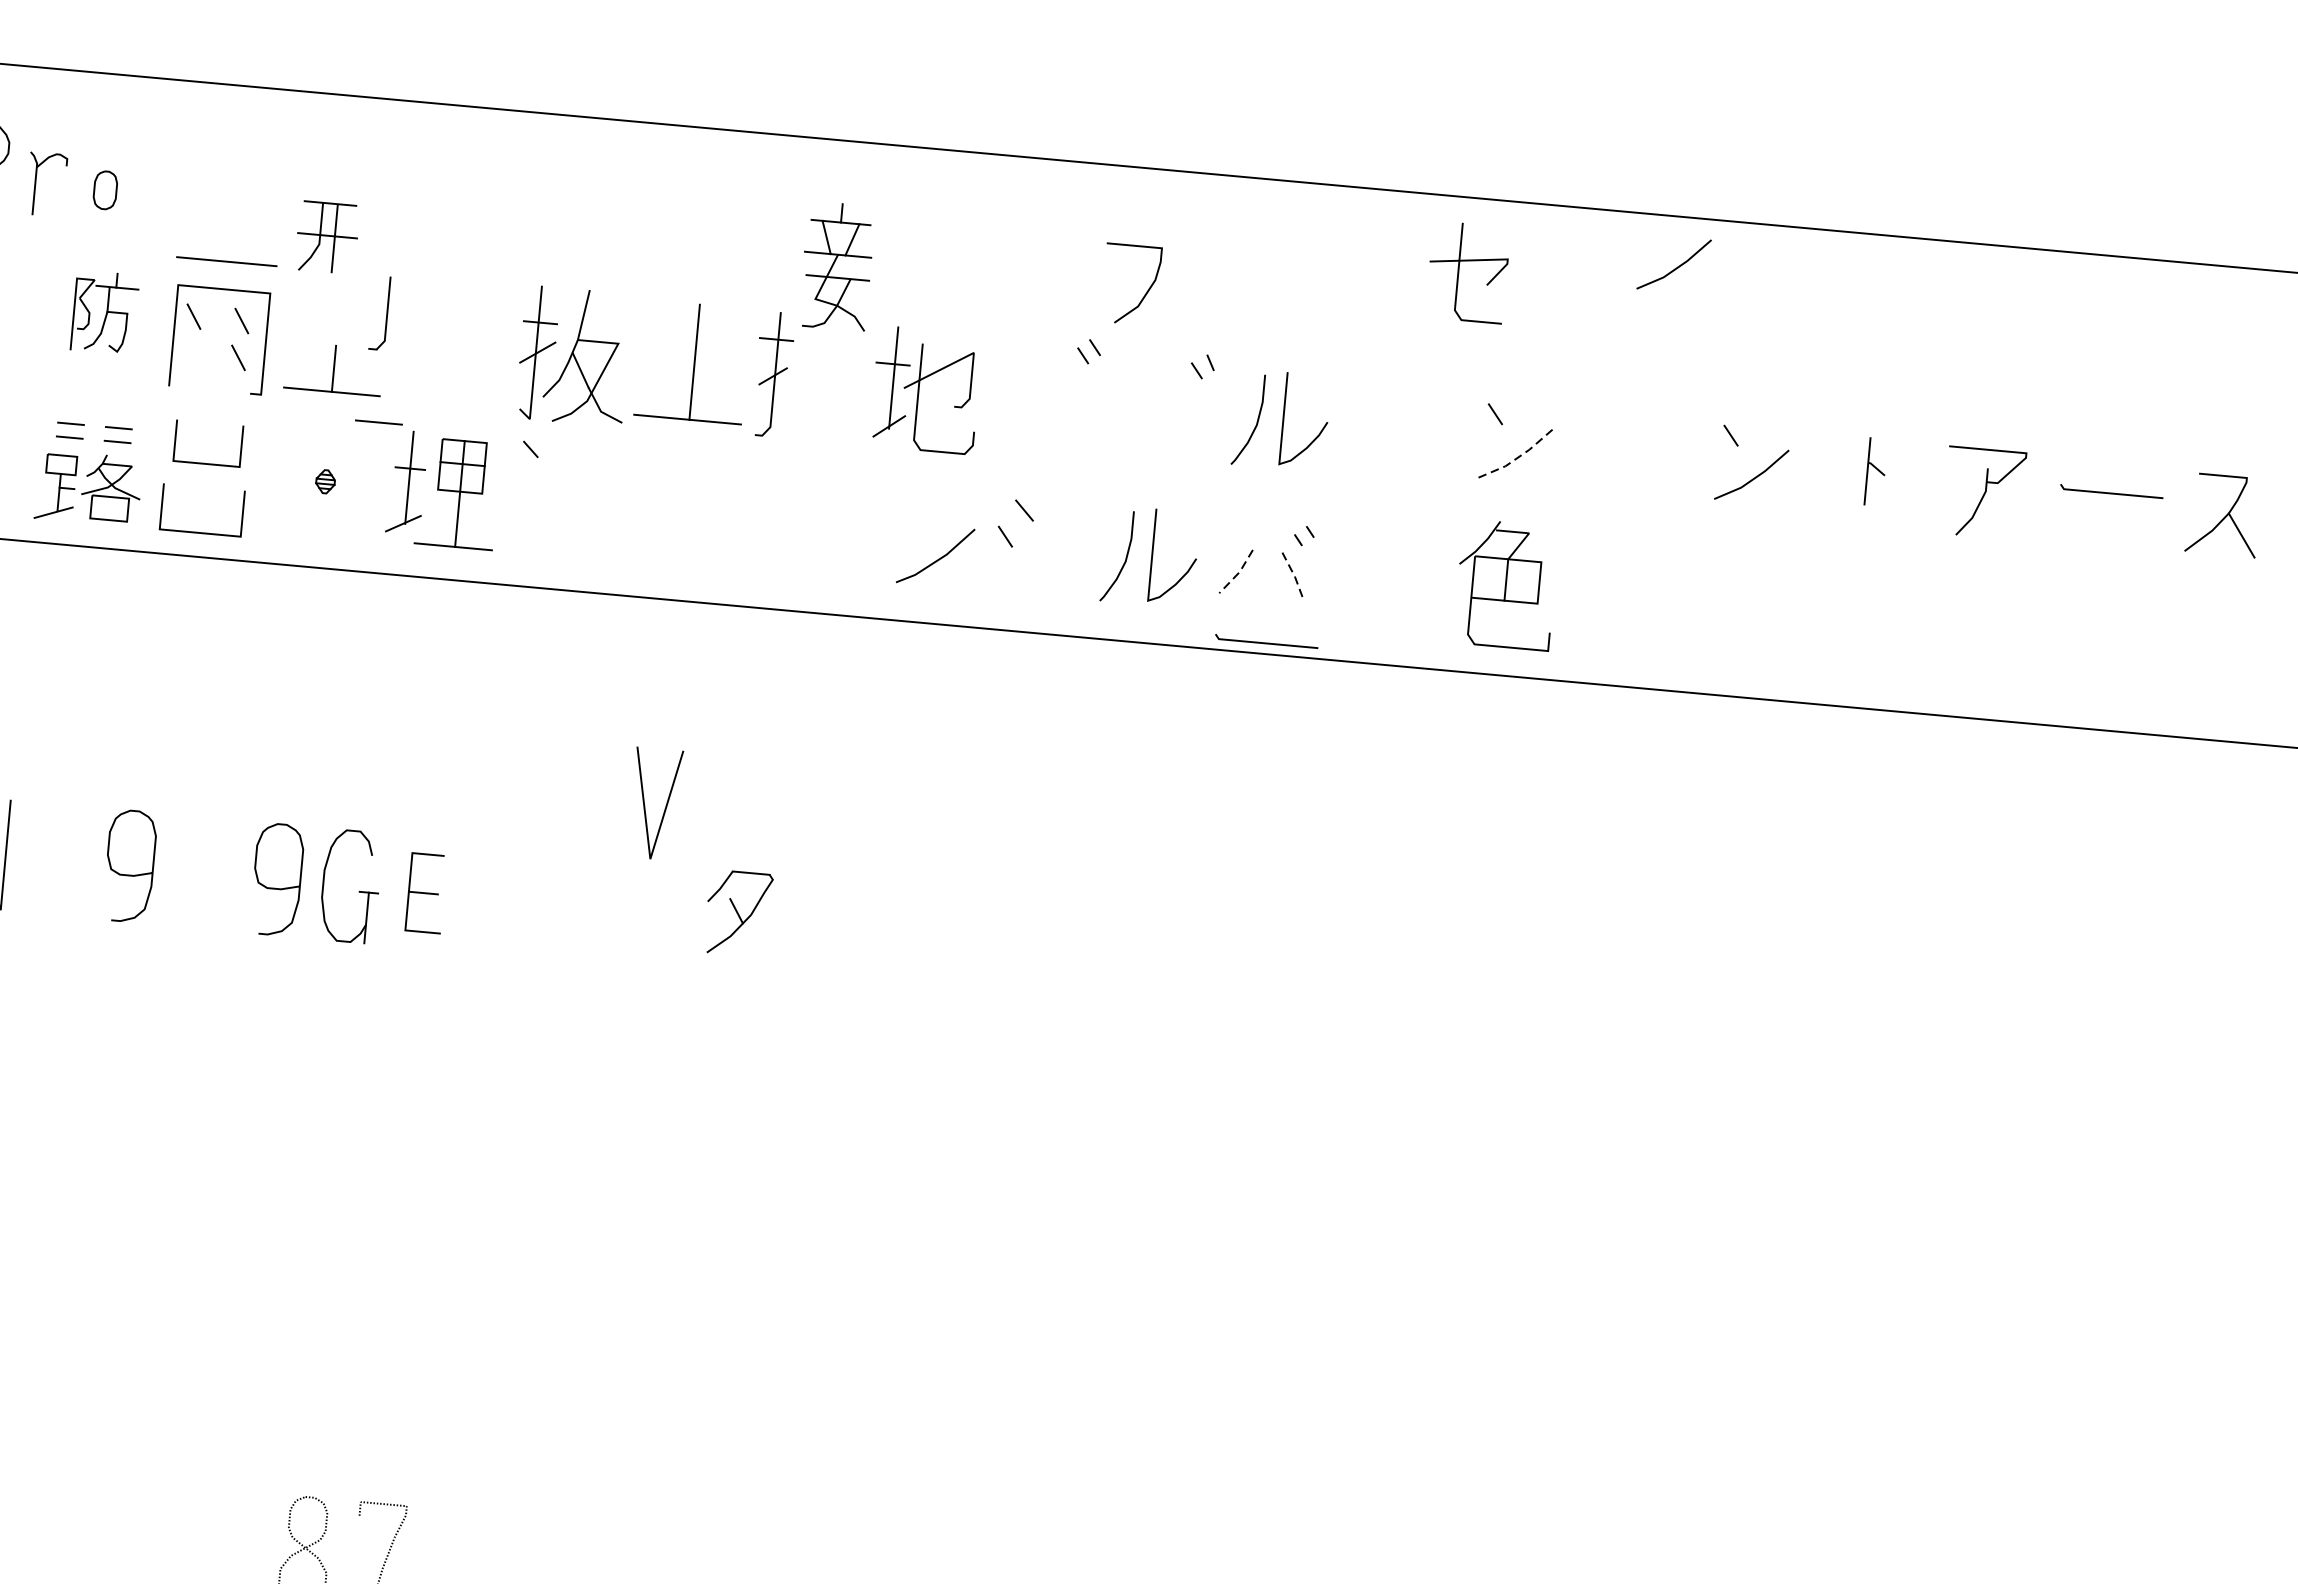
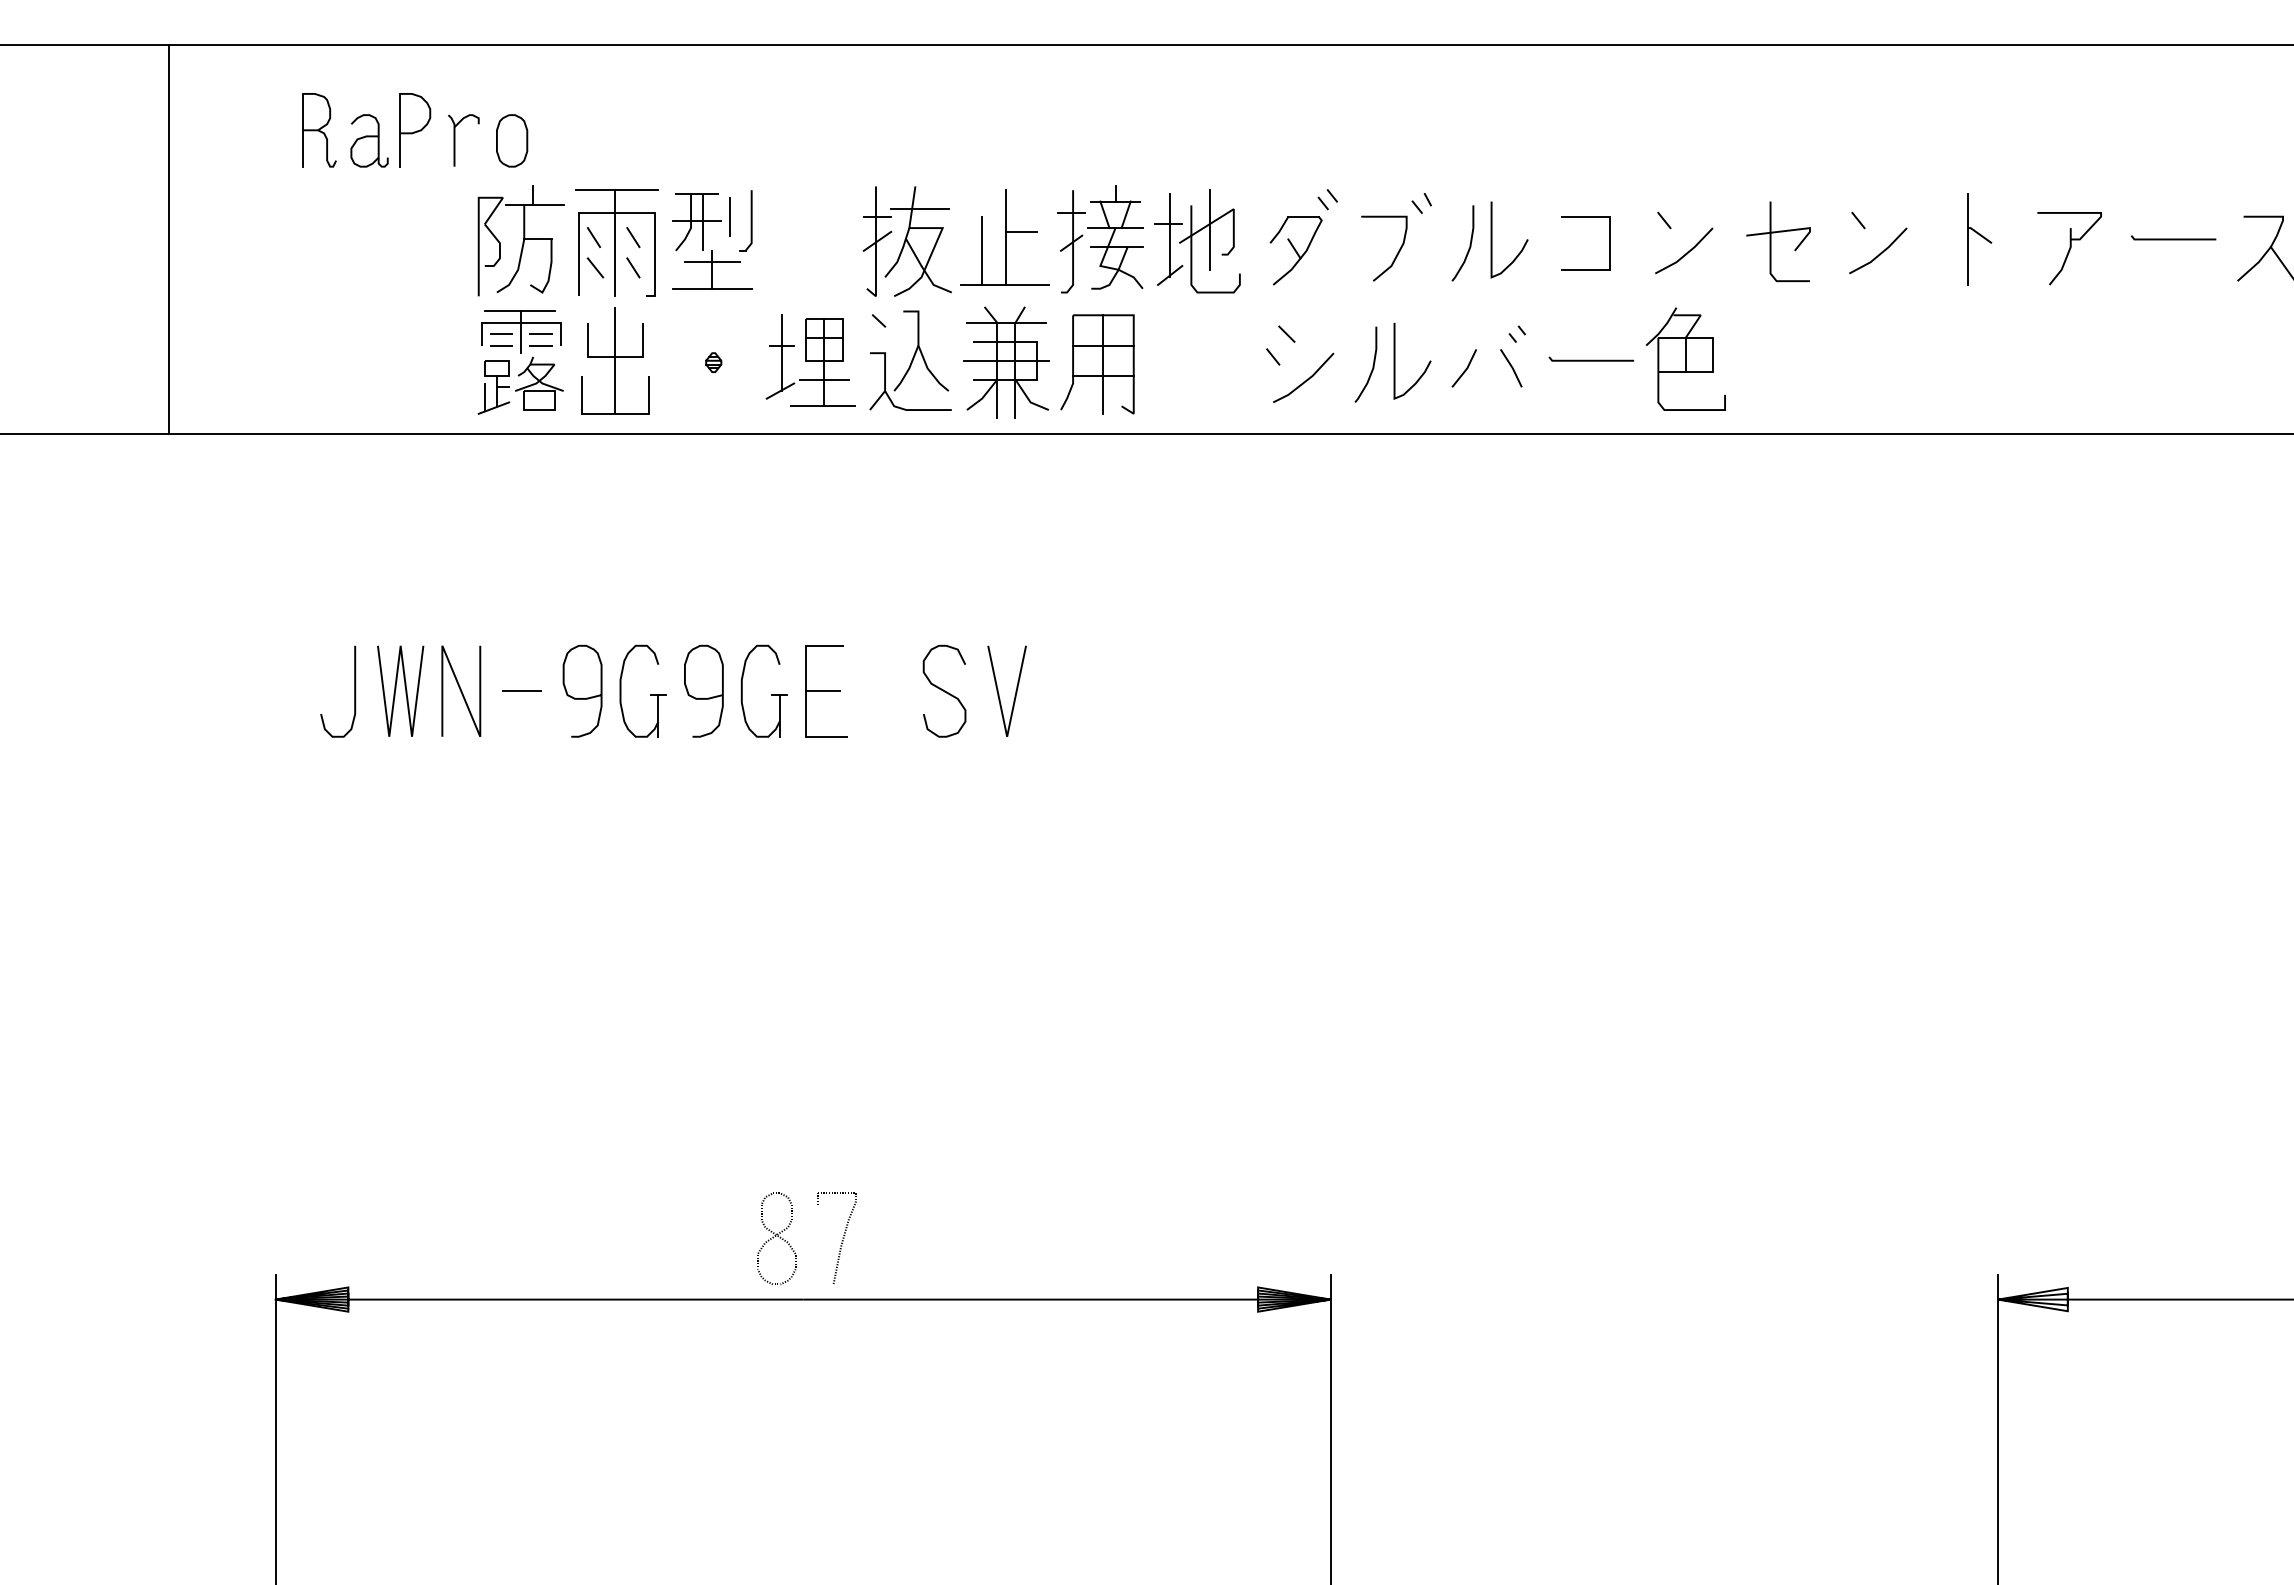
part: (105, 189) -> (512, 140), size x1.67
part: (326, 238) -> (696, 222), moved
part: (836, 266) -> (1115, 237), moved
line: (1676, 266) -> (1801, 86), removed
part: (1459, 271) -> (1771, 241), moved
curve: (1145, 293) -> (1396, 254), moved
line: (362, 306) -> (730, 216), added
part: (104, 312) -> (520, 240), size x1.67
line: (592, 318) -> (919, 209), added
line: (219, 326) -> (615, 243), added
line: (192, 353) -> (595, 267), added
line: (713, 356) -> (1021, 231), added
line: (333, 359) -> (711, 262), added
line: (942, 374) -> (1209, 229), added
line: (664, 375) -> (982, 250), added
line: (378, 421) -> (521, 690), moved
part: (95, 422) -> (521, 331), added
line: (1426, 436) -> (1609, 243), added
line: (1518, 457) -> (1686, 254), dashed -> solid
line: (206, 468) -> (615, 360), added
part: (1875, 472) -> (1979, 239), size x1.67
line: (43, 497) -> (484, 396), added
part: (564, 500) -> (910, 360), added
part: (681, 513) -> (1006, 362), added
line: (458, 514) -> (824, 379), added
part: (791, 526) -> (1097, 364), added
line: (938, 558) -> (1306, 379), moved
line: (1238, 573) -> (1466, 369), dashed -> solid
line: (1294, 577) -> (1512, 368), dashed -> solid
line: (1265, 641) -> (1590, 359), moved
line: (644, 802) -> (998, 690), moved
part: (212, 877) -> (650, 694), added
part: (426, 893) -> (826, 691), size x1.43
curve: (569, 905) -> (944, 690), added
part: (737, 913) -> (1295, 250), moved

